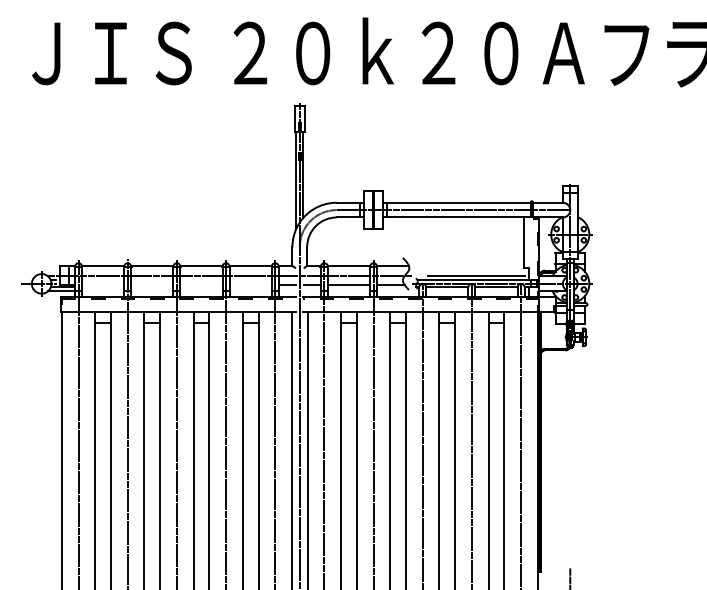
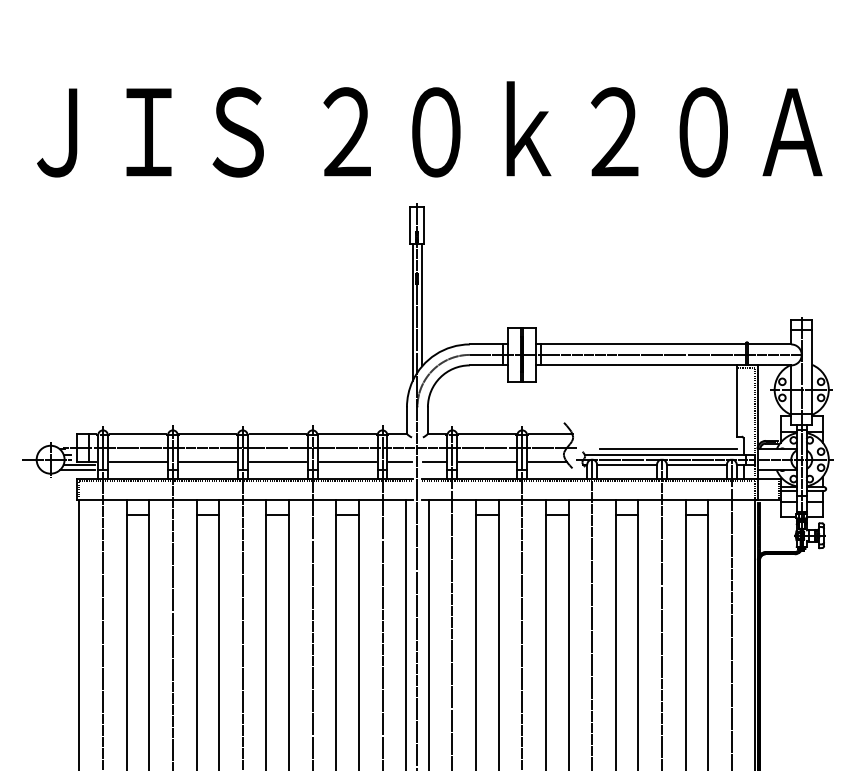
line: (103, 285) -> (138, 462), added
line: (152, 285) -> (208, 462), added
line: (201, 285) -> (277, 462), added
line: (250, 285) -> (347, 462), added

